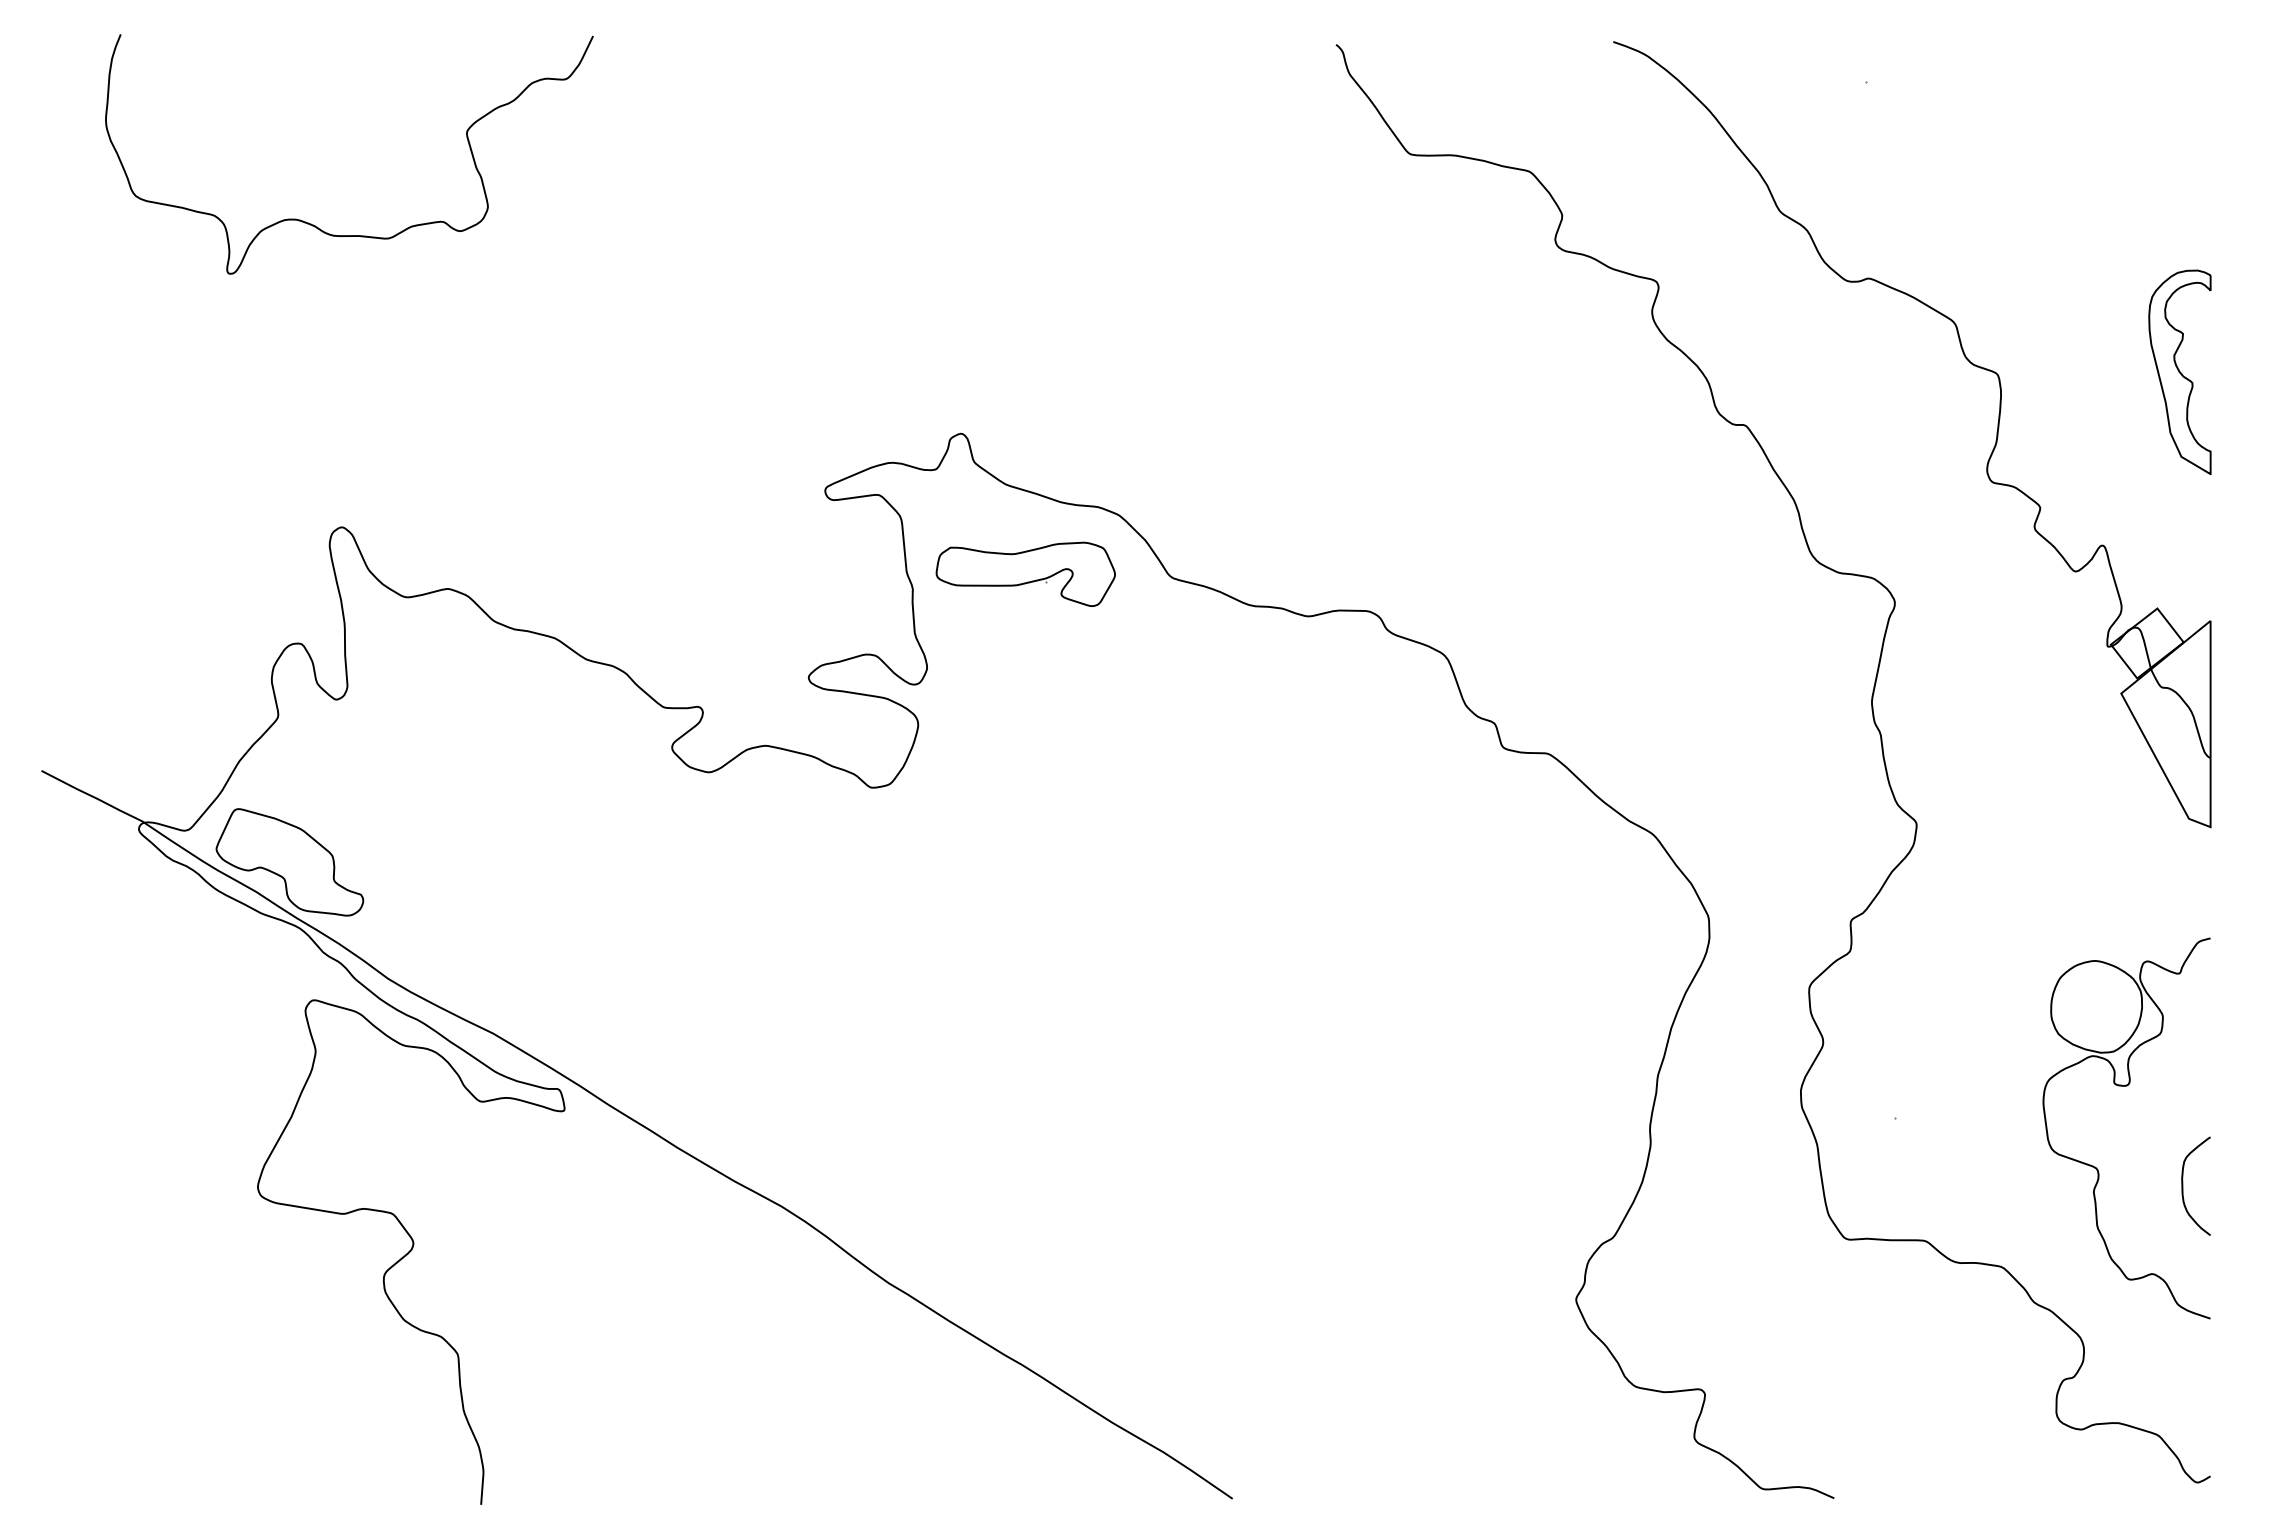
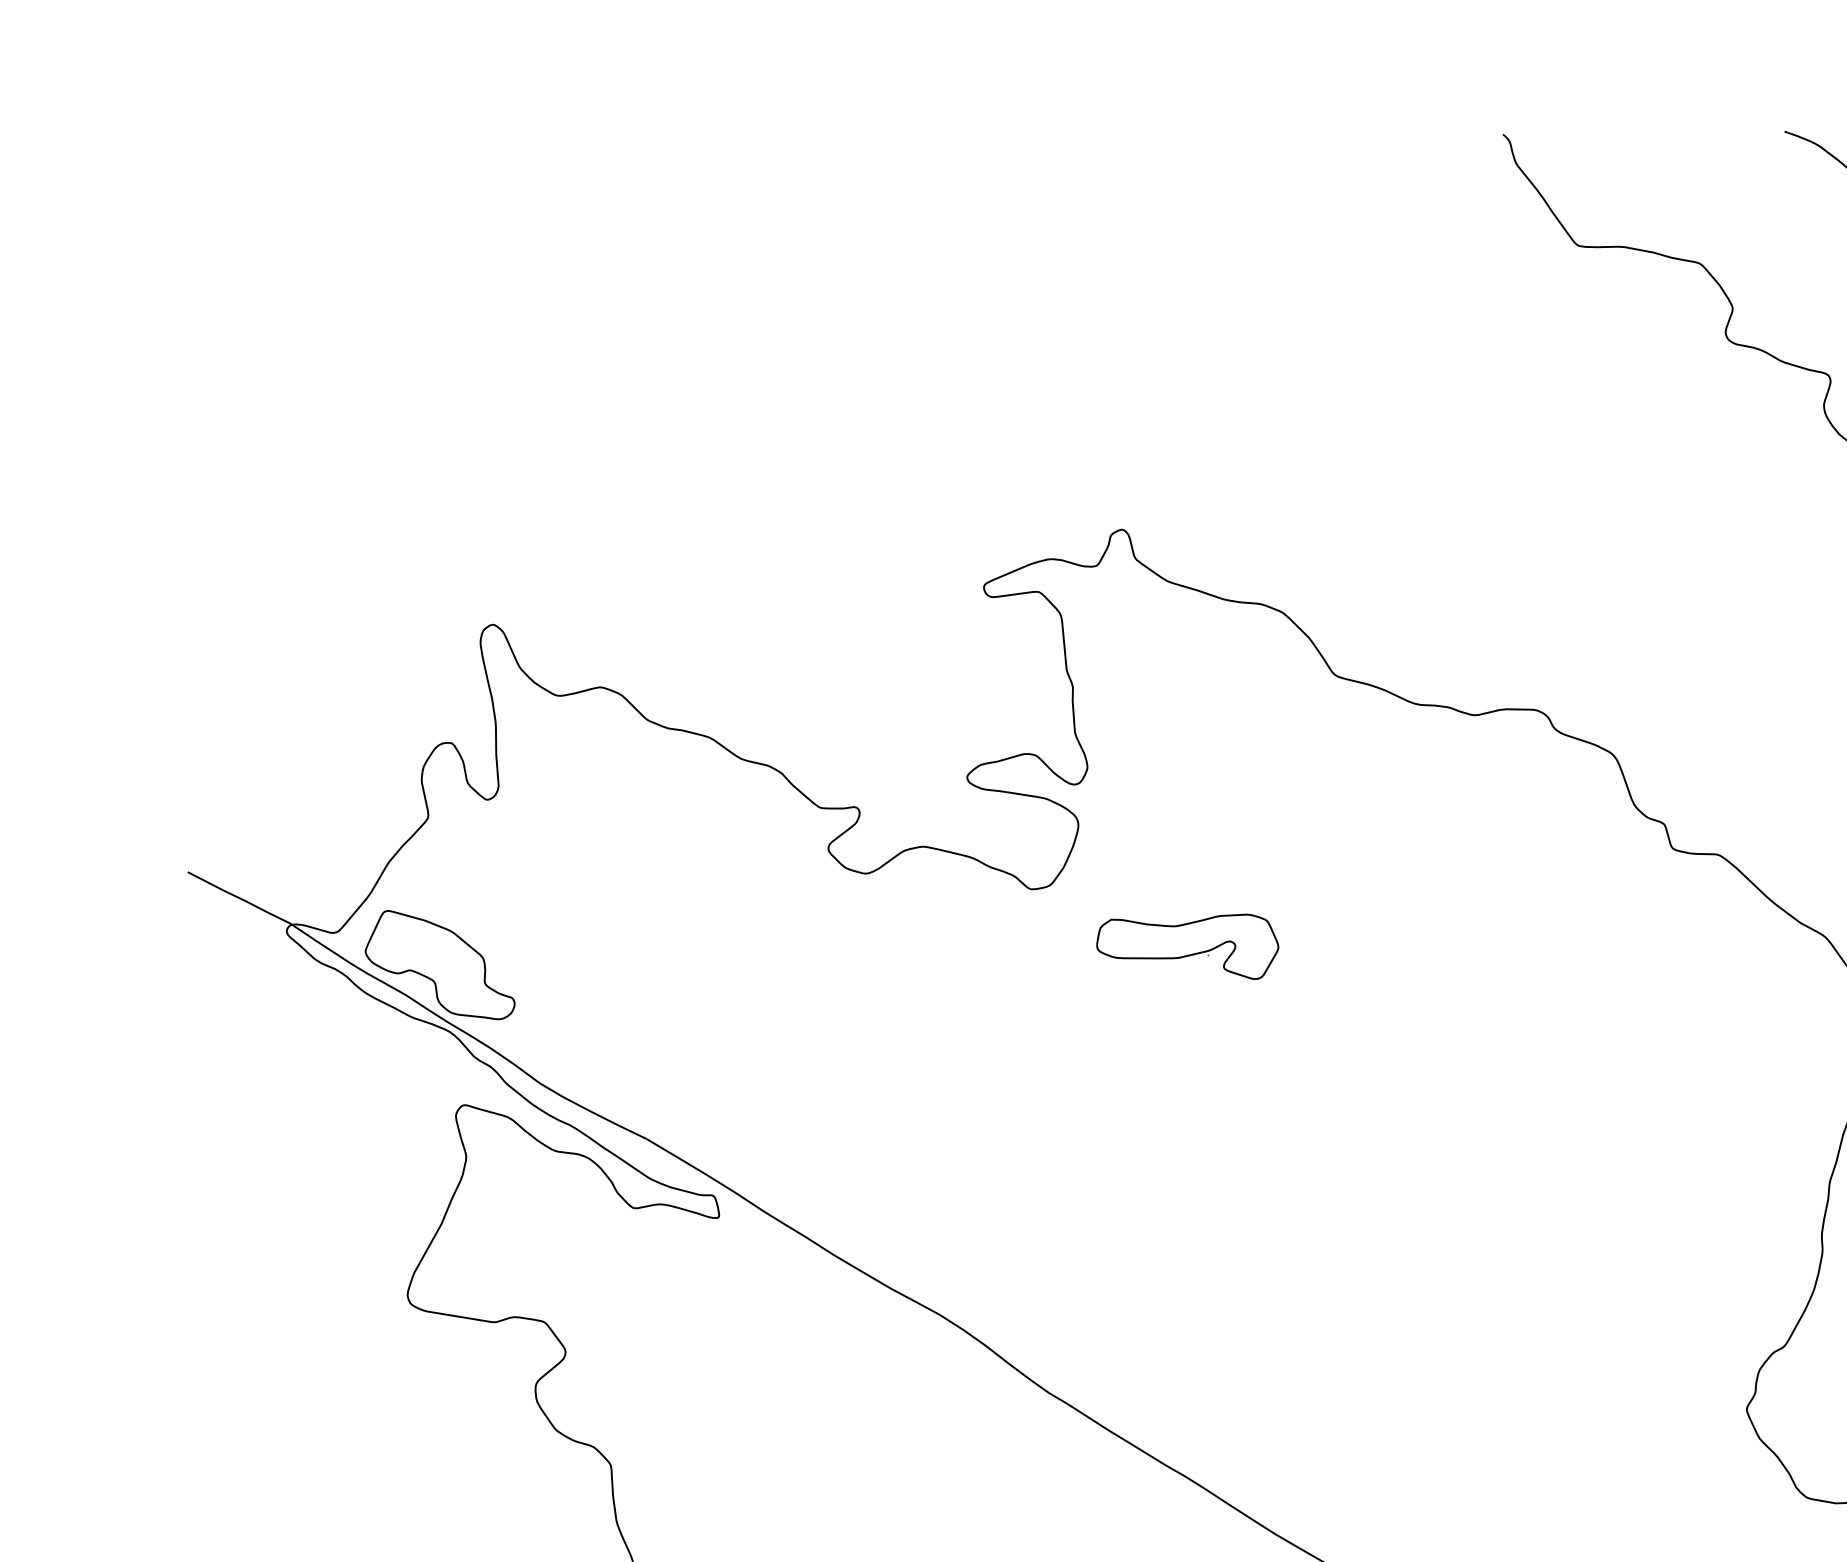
curve: (313, 224) -> (464, 317), removed
part: (1025, 573) -> (1187, 945), moved

